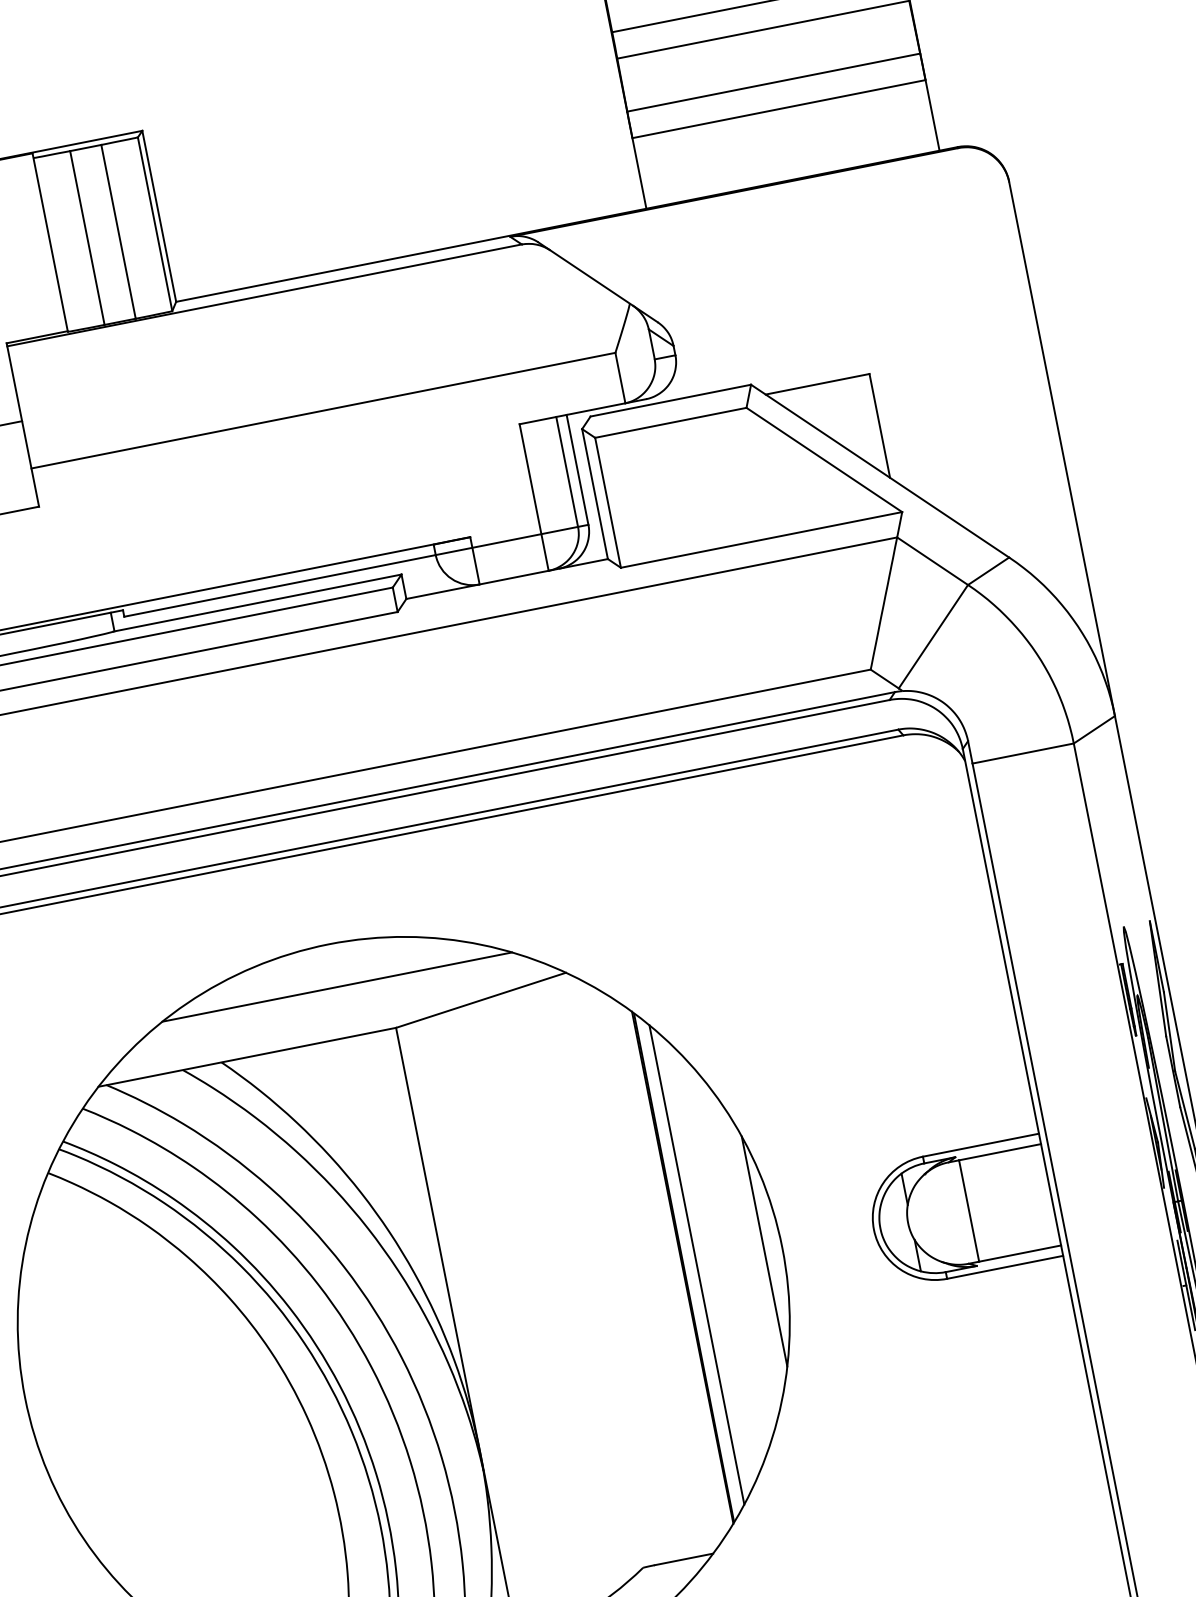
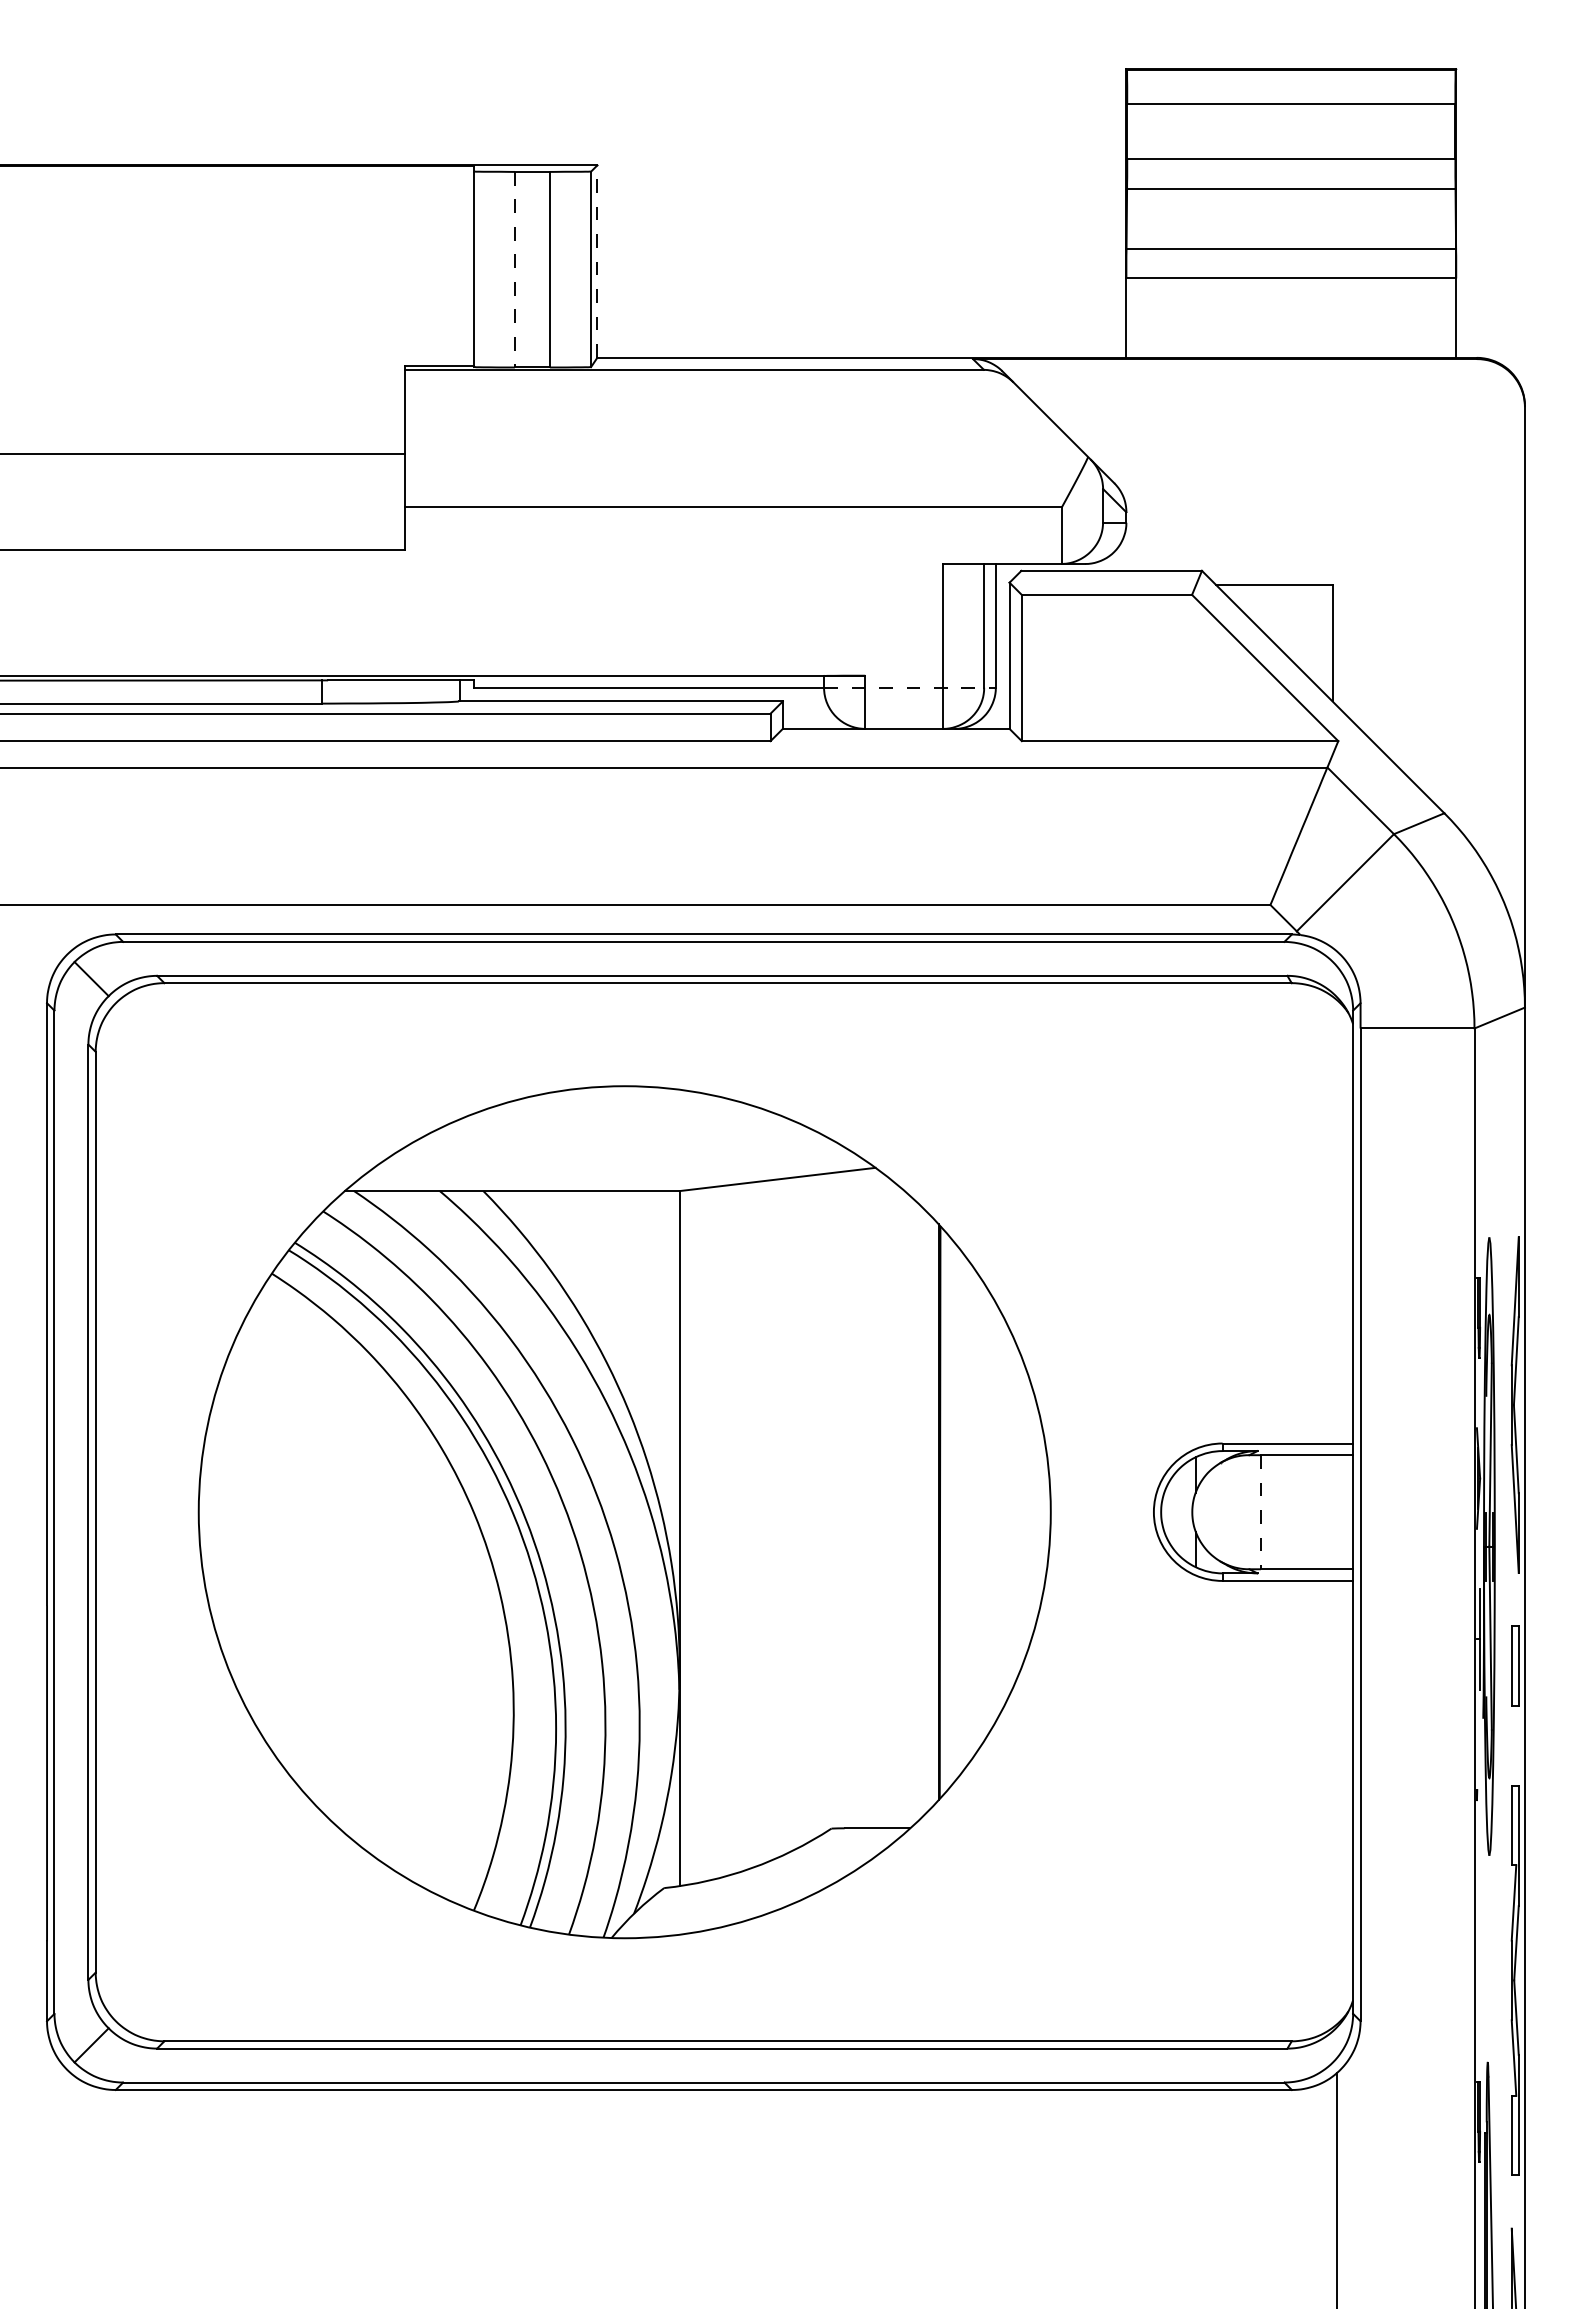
line: (159, 216) -> (597, 261), solid -> dashed
line: (87, 237) -> (514, 269), solid -> dashed
line: (511, 539) -> (909, 687), solid -> dashed
line: (337, 987) -> (624, 1134), removed
line: (968, 1211) -> (1260, 1512), solid -> dashed
line: (764, 1250) -> (1030, 1511), removed
line: (696, 1264) -> (954, 1511), removed

